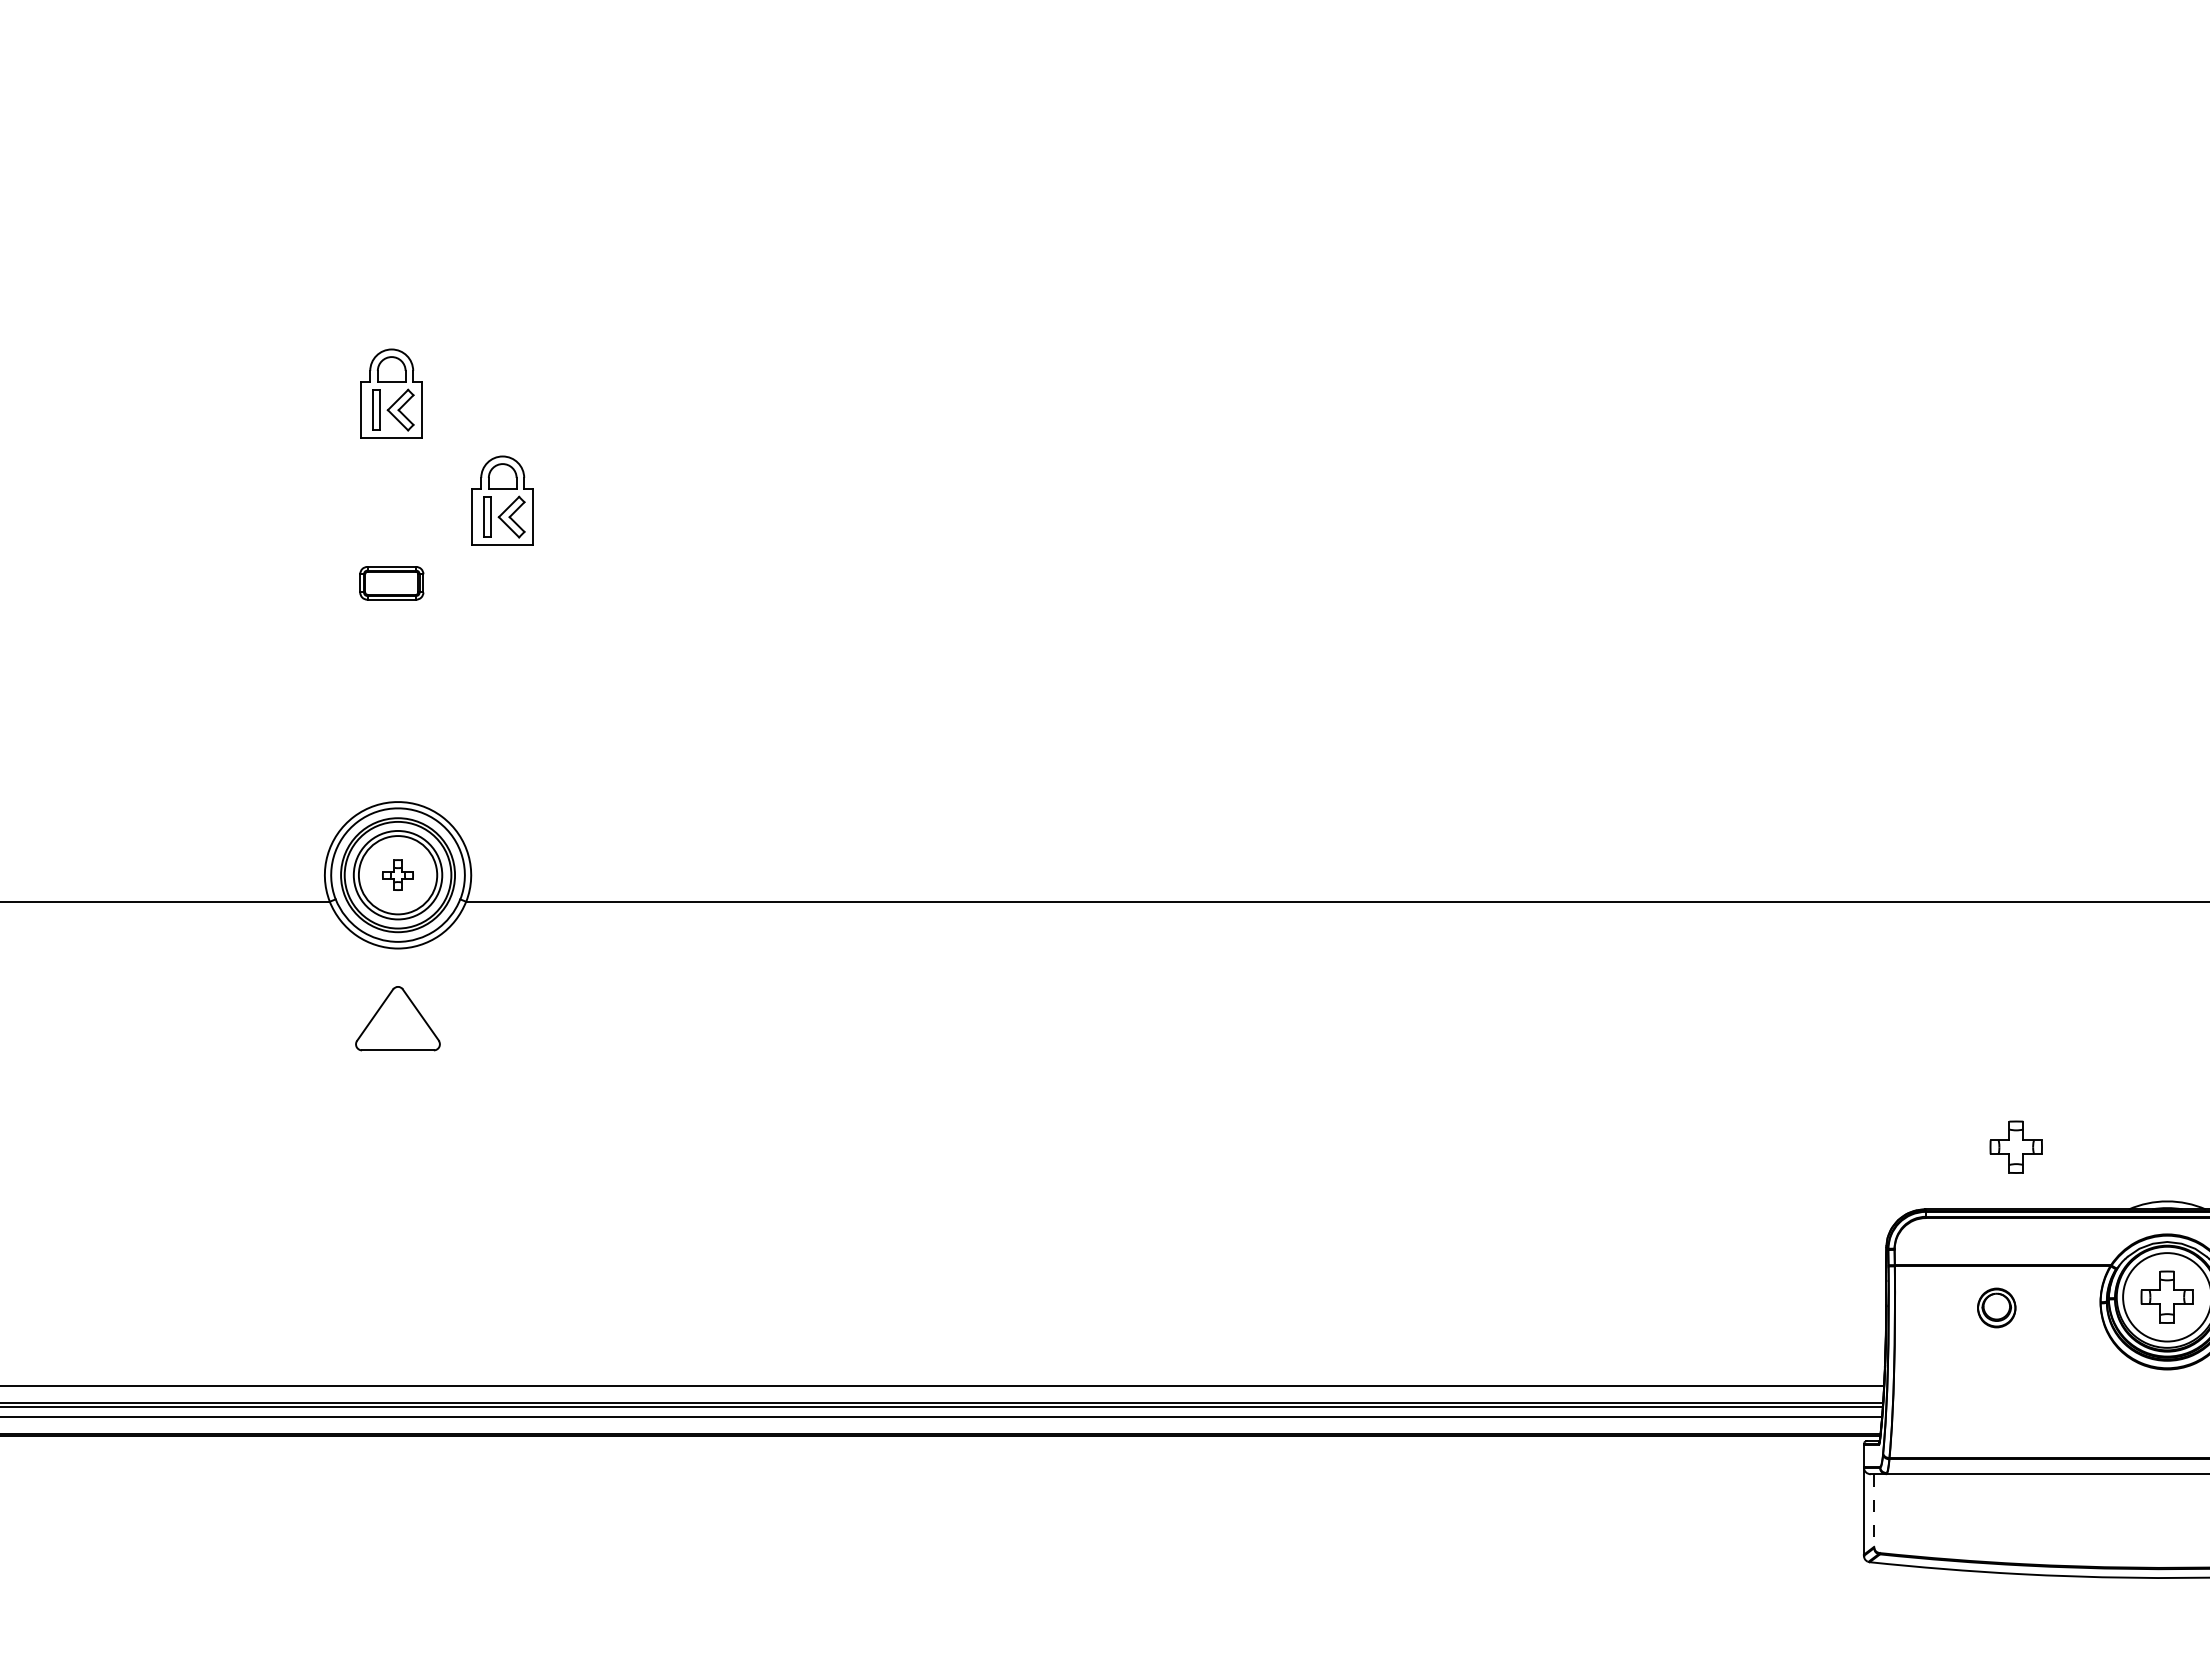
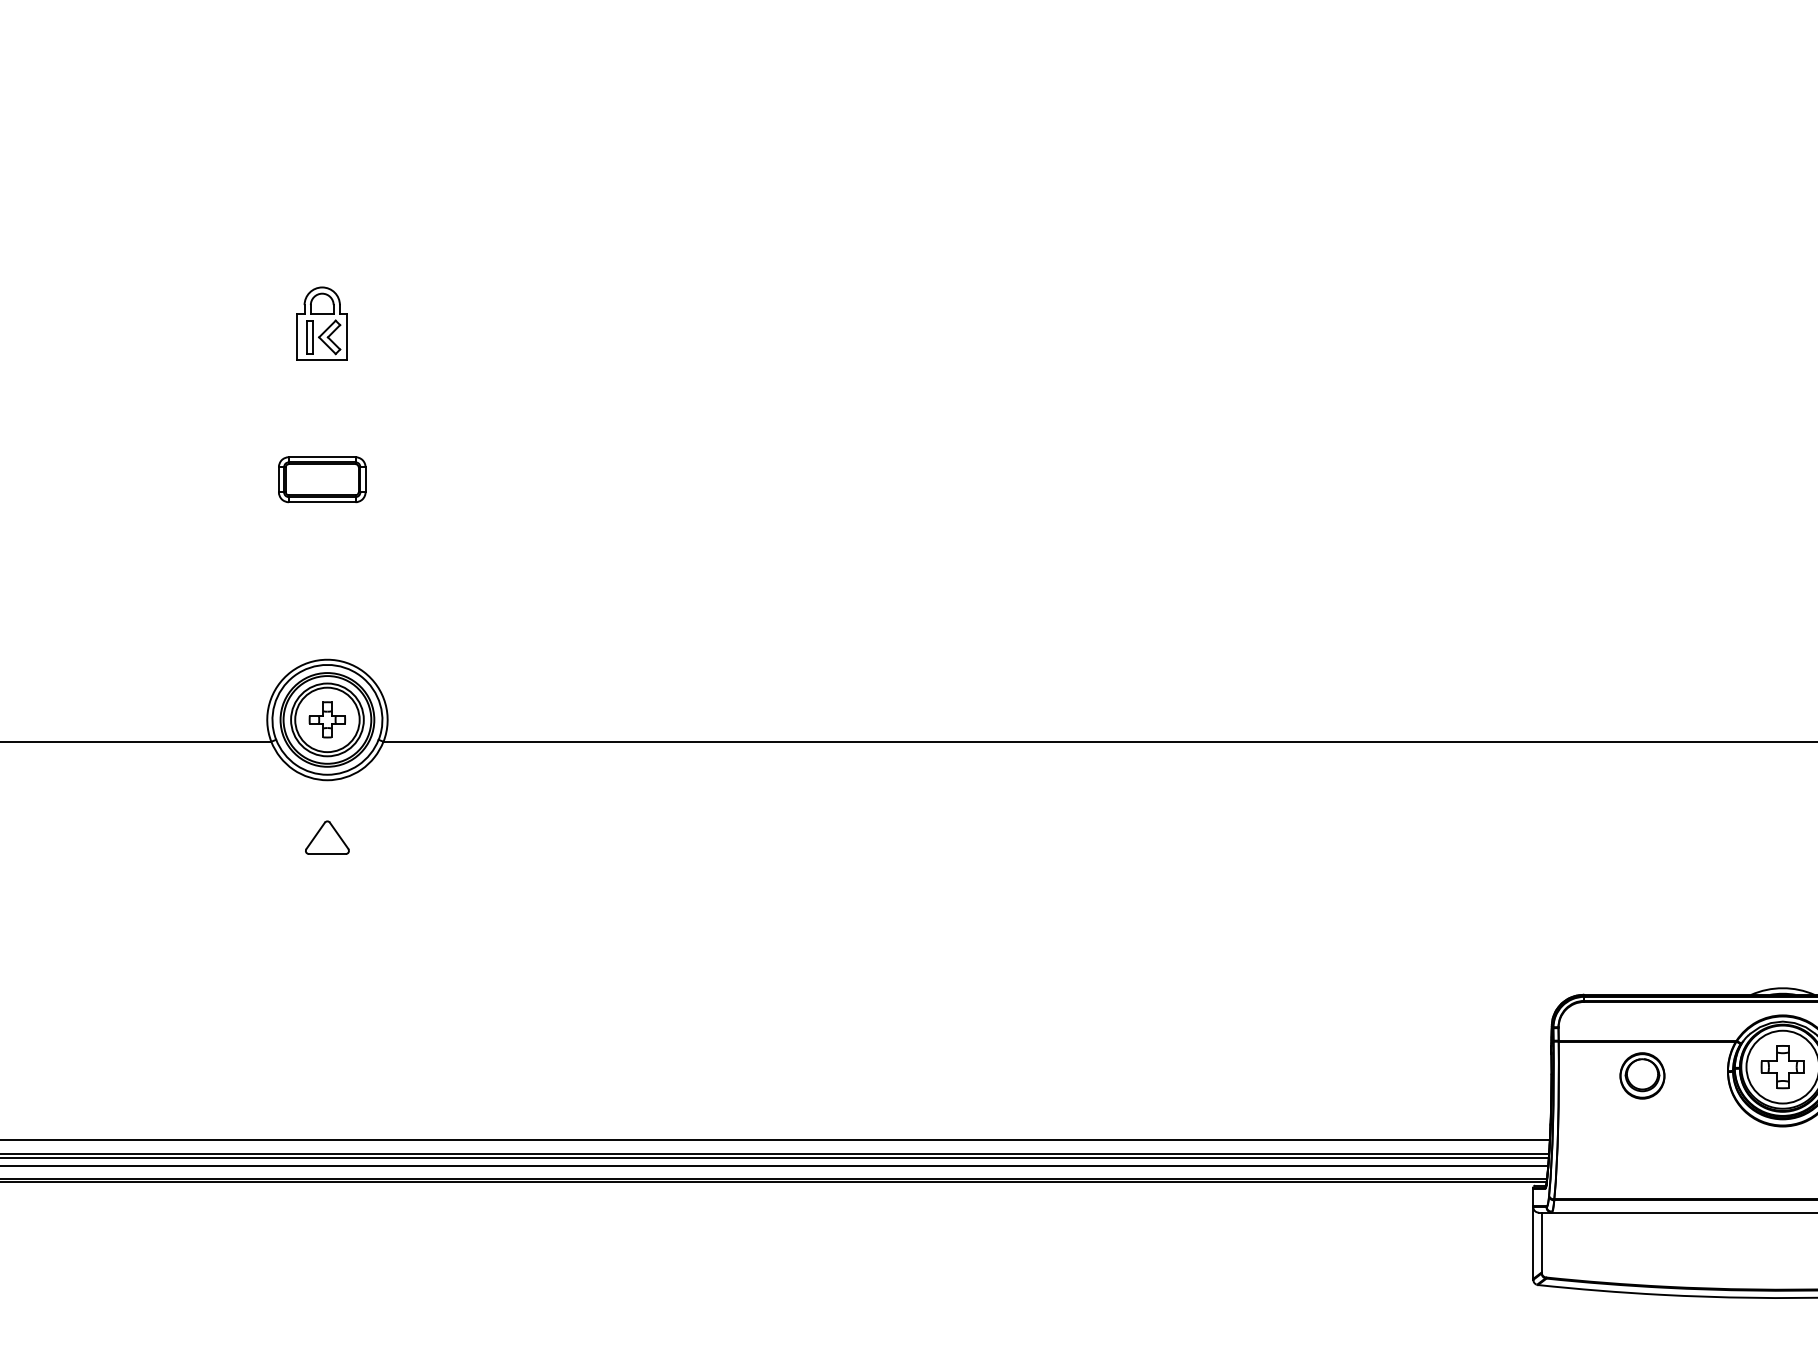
part: (502, 500) -> (413, 411), removed
part: (391, 583) -> (322, 479), size x1.67
part: (397, 874) -> (327, 719), size x1.43
part: (397, 1017) -> (327, 836), size x0.62
part: (2015, 1146) -> (1657, 943), removed
part: (1996, 1307) -> (1642, 1075), size x1.43
line: (1874, 1511) -> (1541, 1243), dashed -> solid

